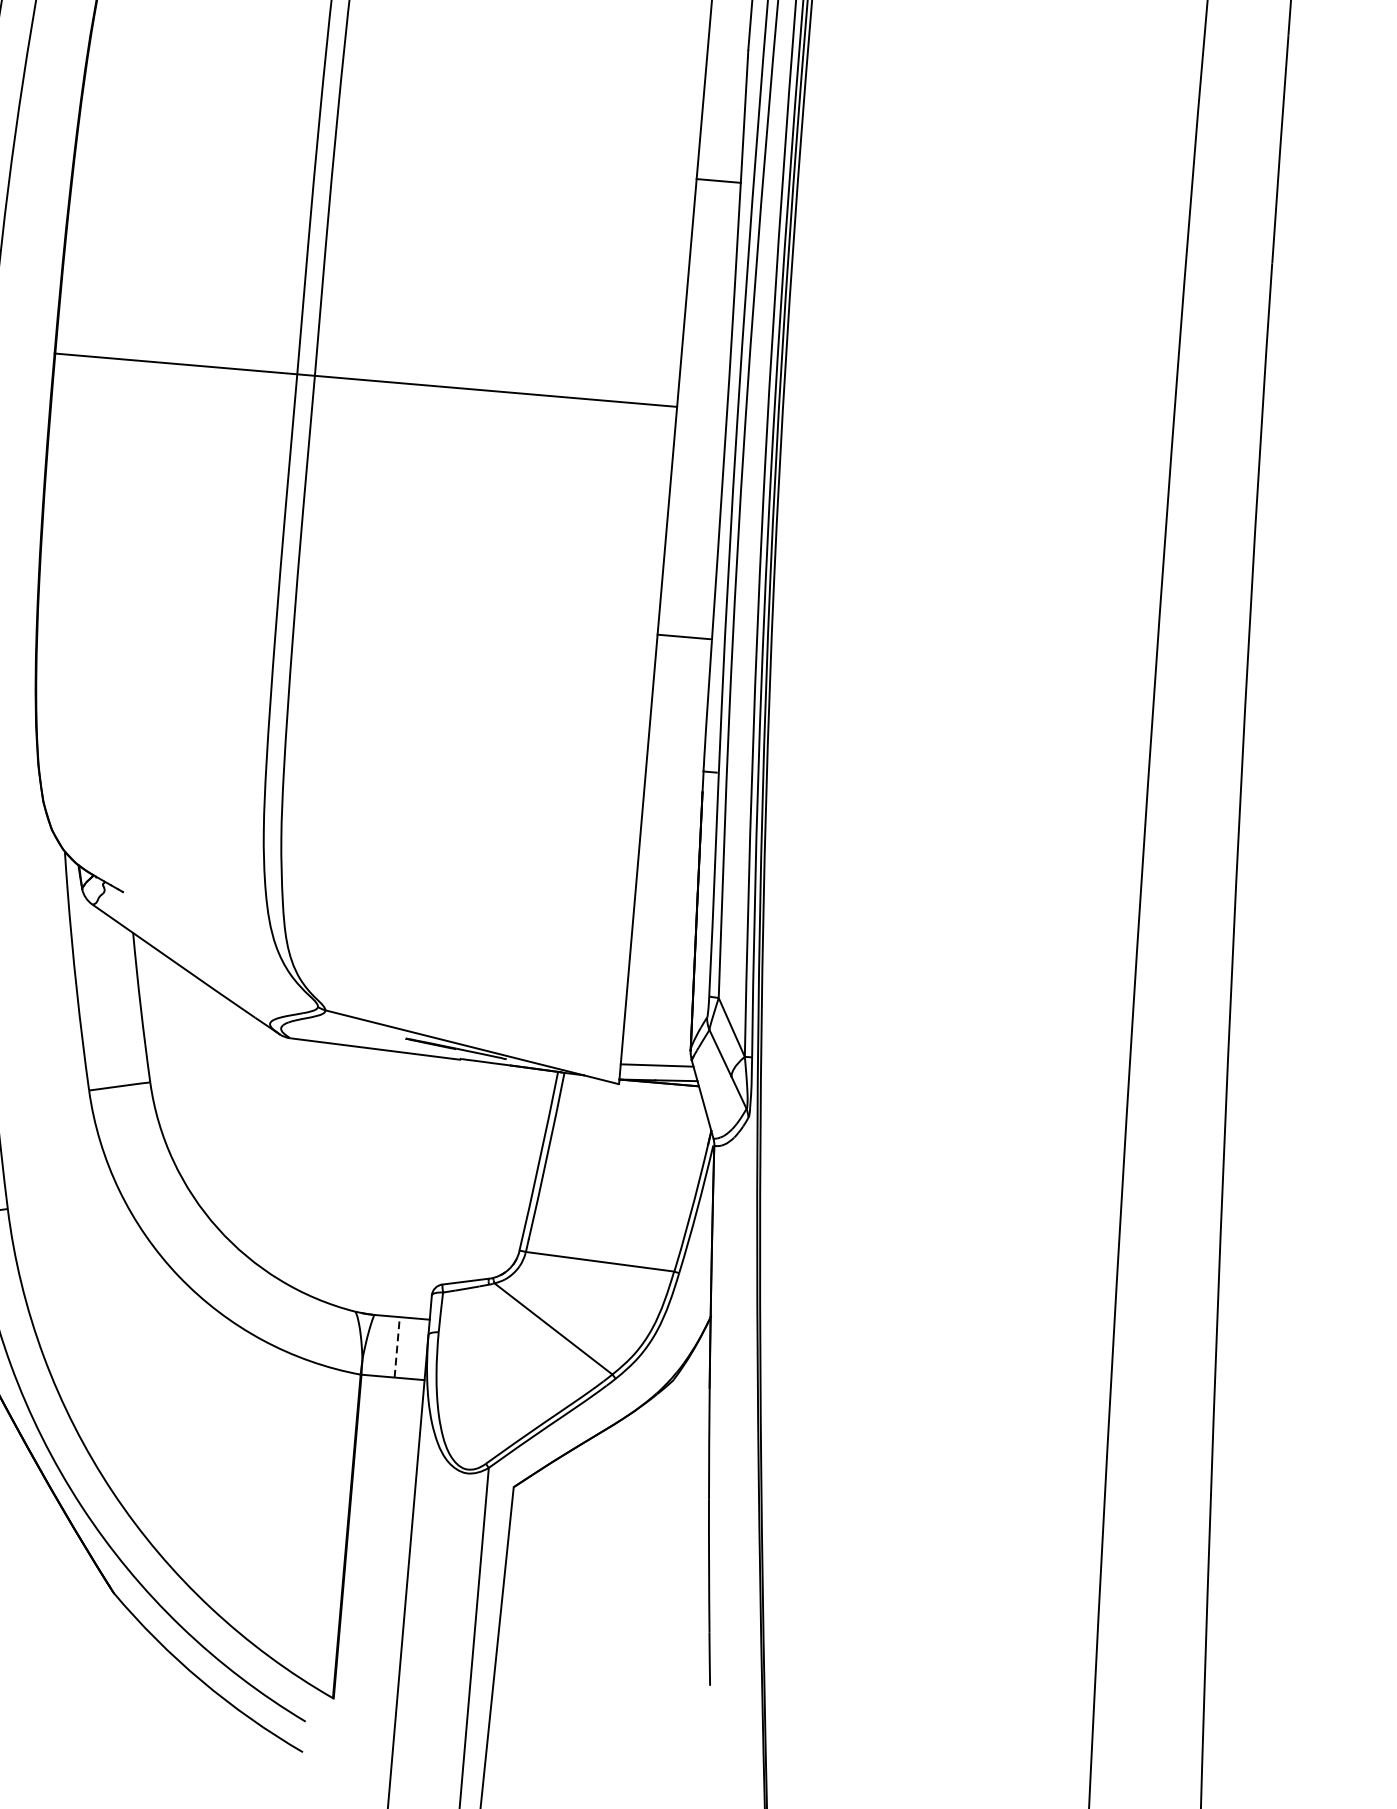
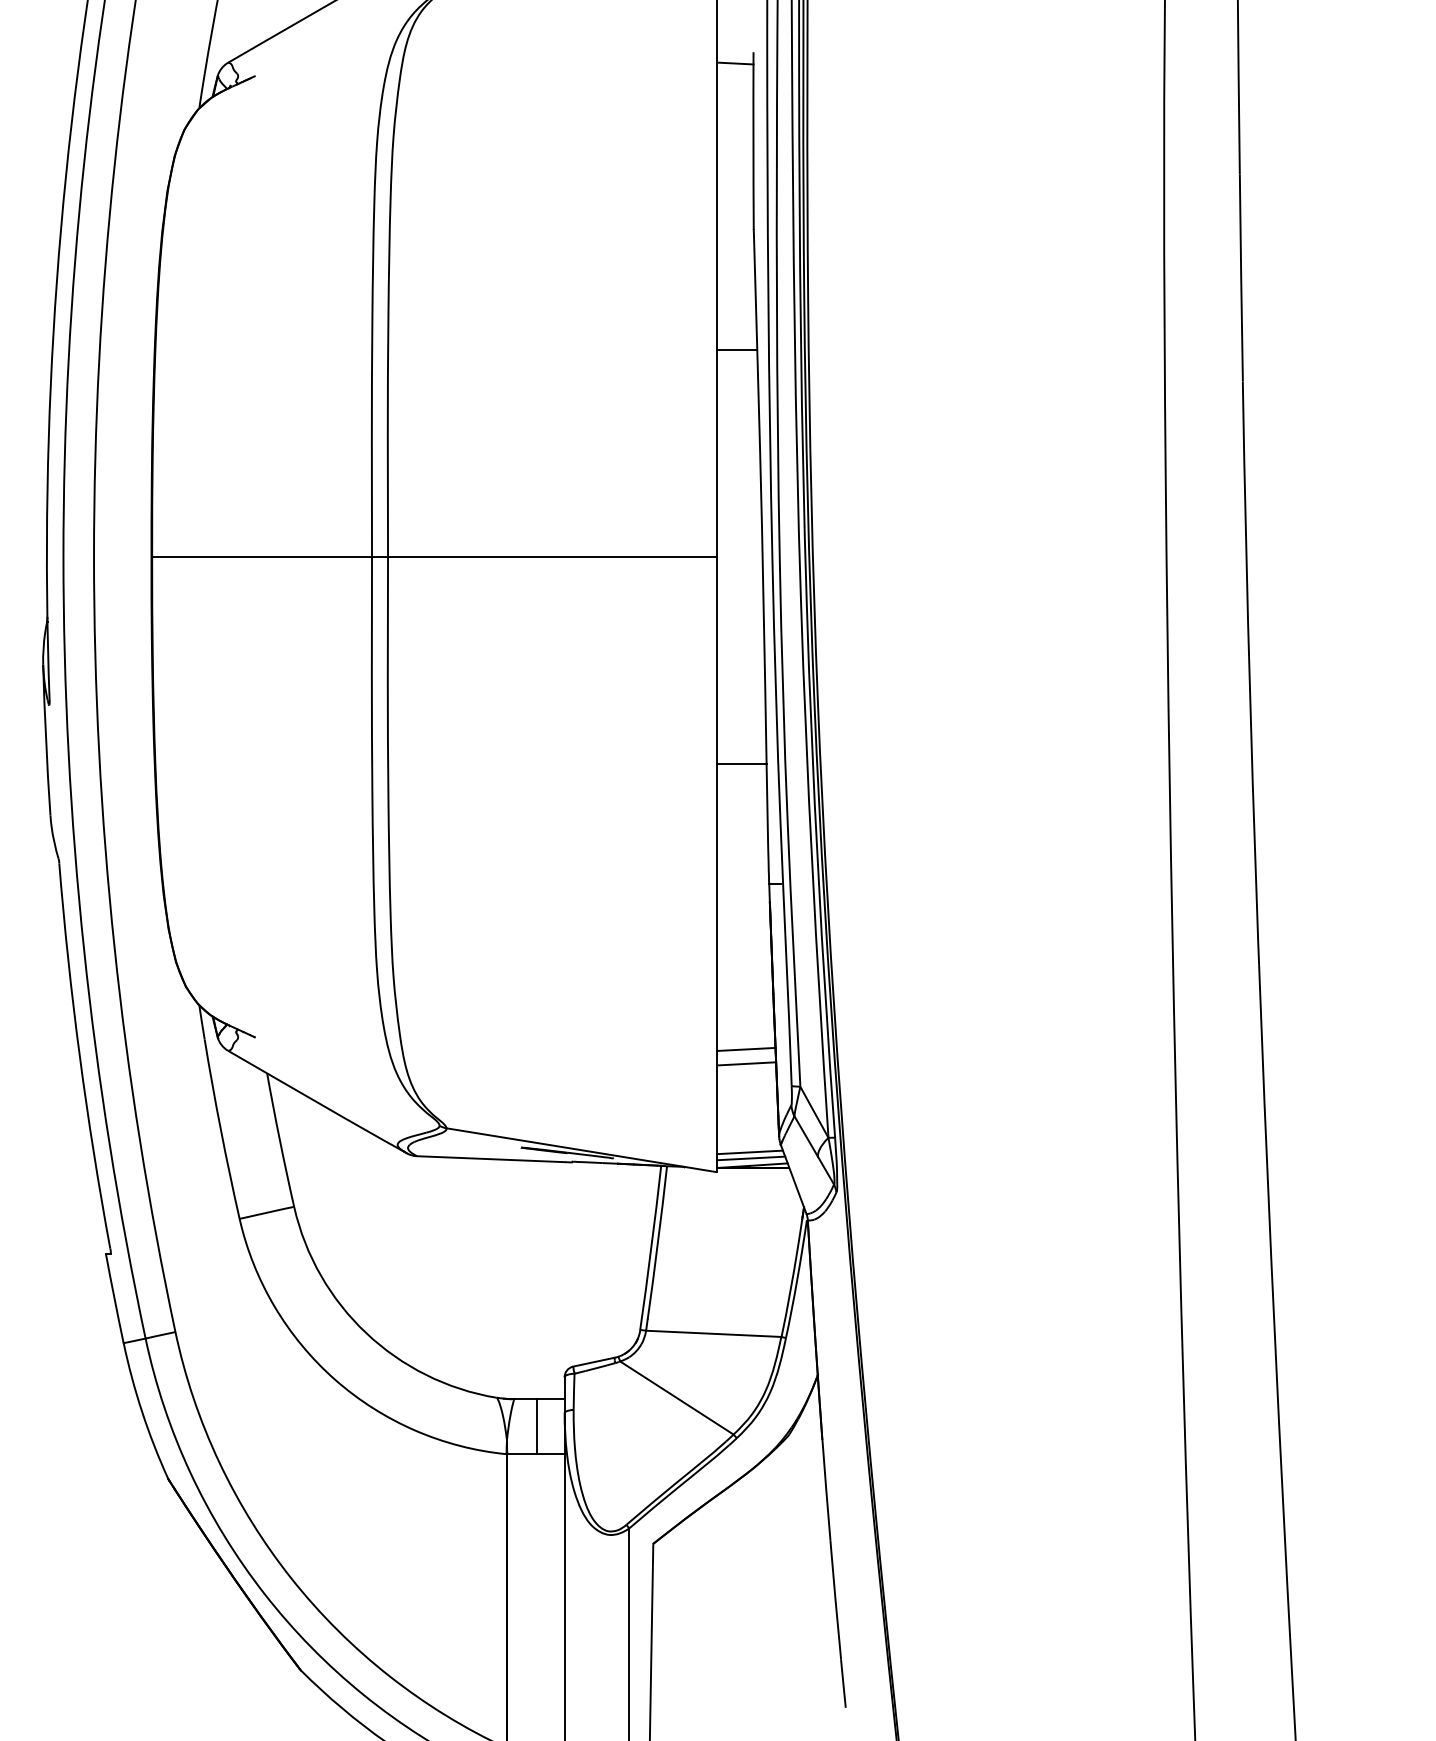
line: (663, 950) -> (746, 1048), added
line: (661, 967) -> (746, 1063), added
line: (658, 1072) -> (751, 1158), added
line: (397, 1347) -> (537, 1426), dashed -> solid

